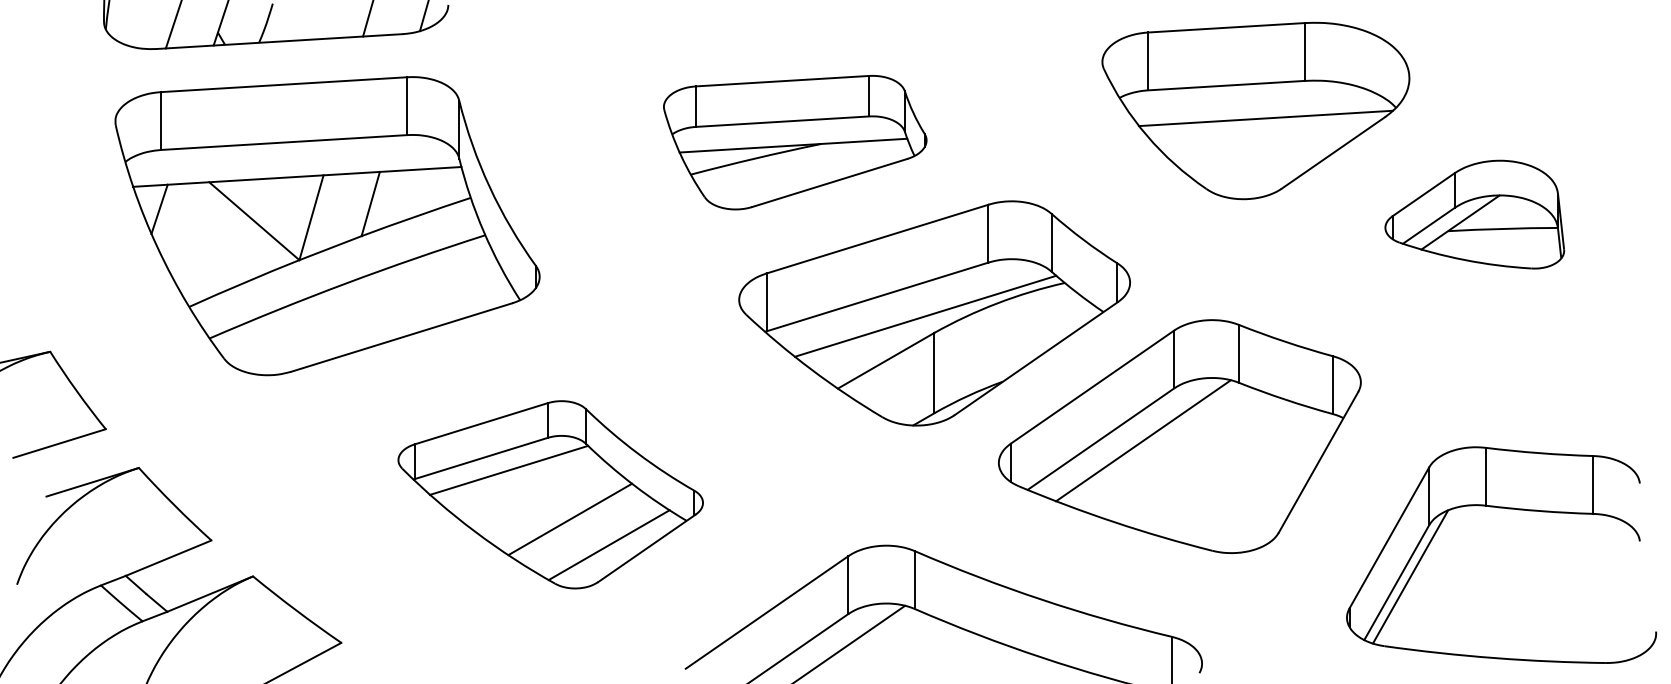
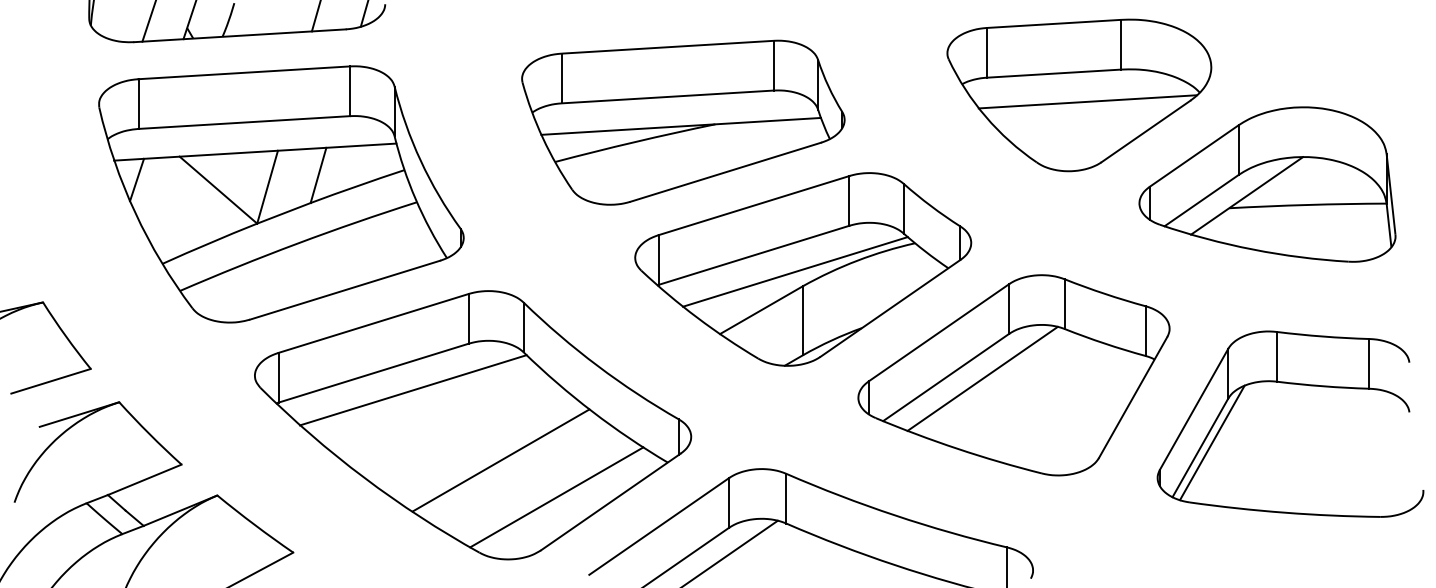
part: (795, 142) -> (683, 122), size x1.43
part: (1474, 214) -> (1267, 184), size x1.67
part: (551, 494) -> (473, 425), size x1.67
part: (1501, 508) -> (1290, 384), moved

